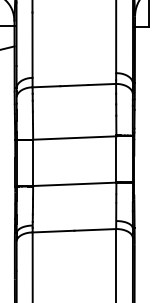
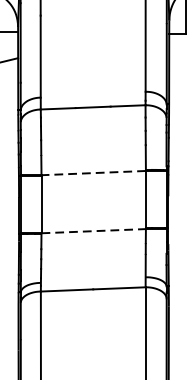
line: (74, 138) -> (93, 173), solid -> dashed
line: (74, 184) -> (93, 231), solid -> dashed

